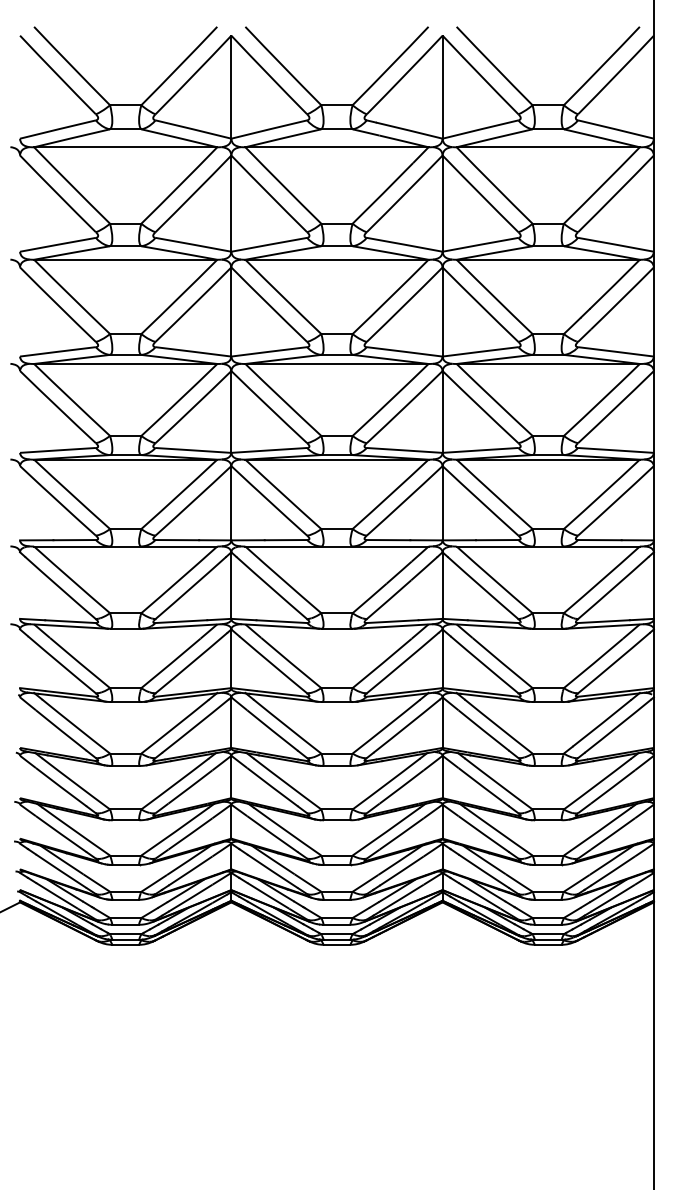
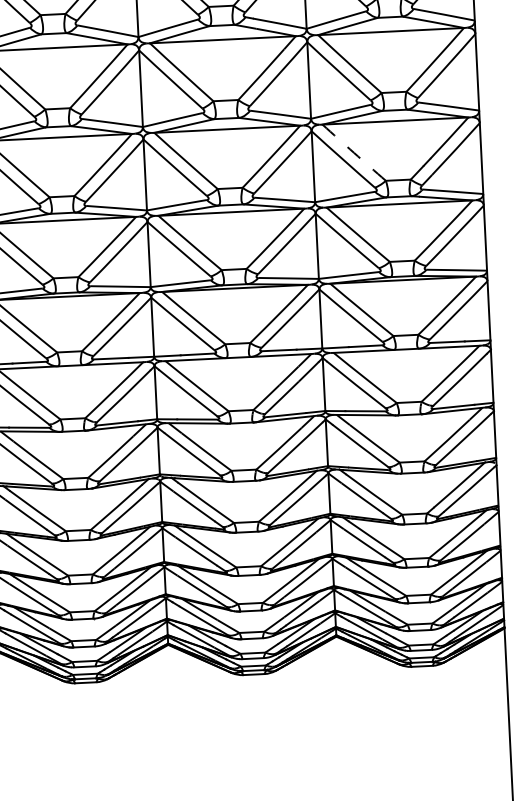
arc: (494, 297) -> (354, 153), solid -> dashed

